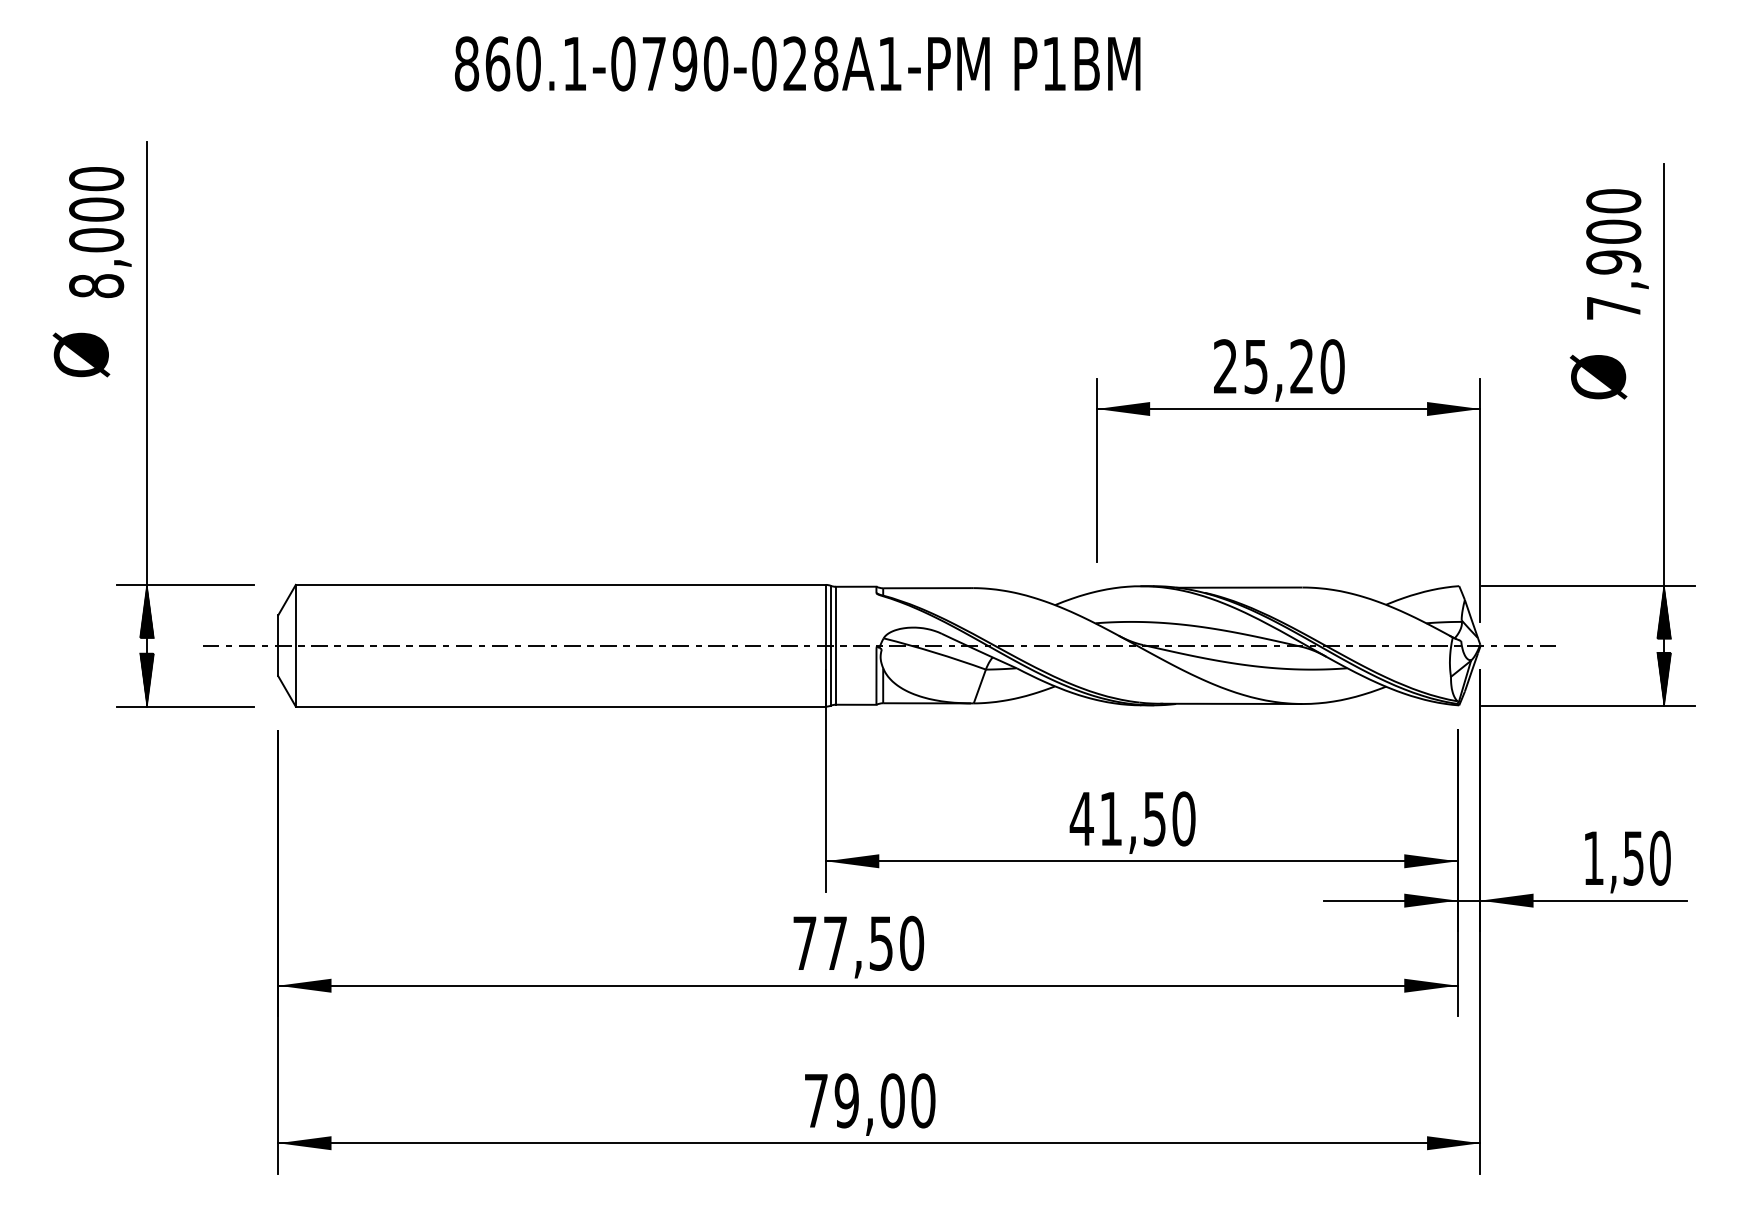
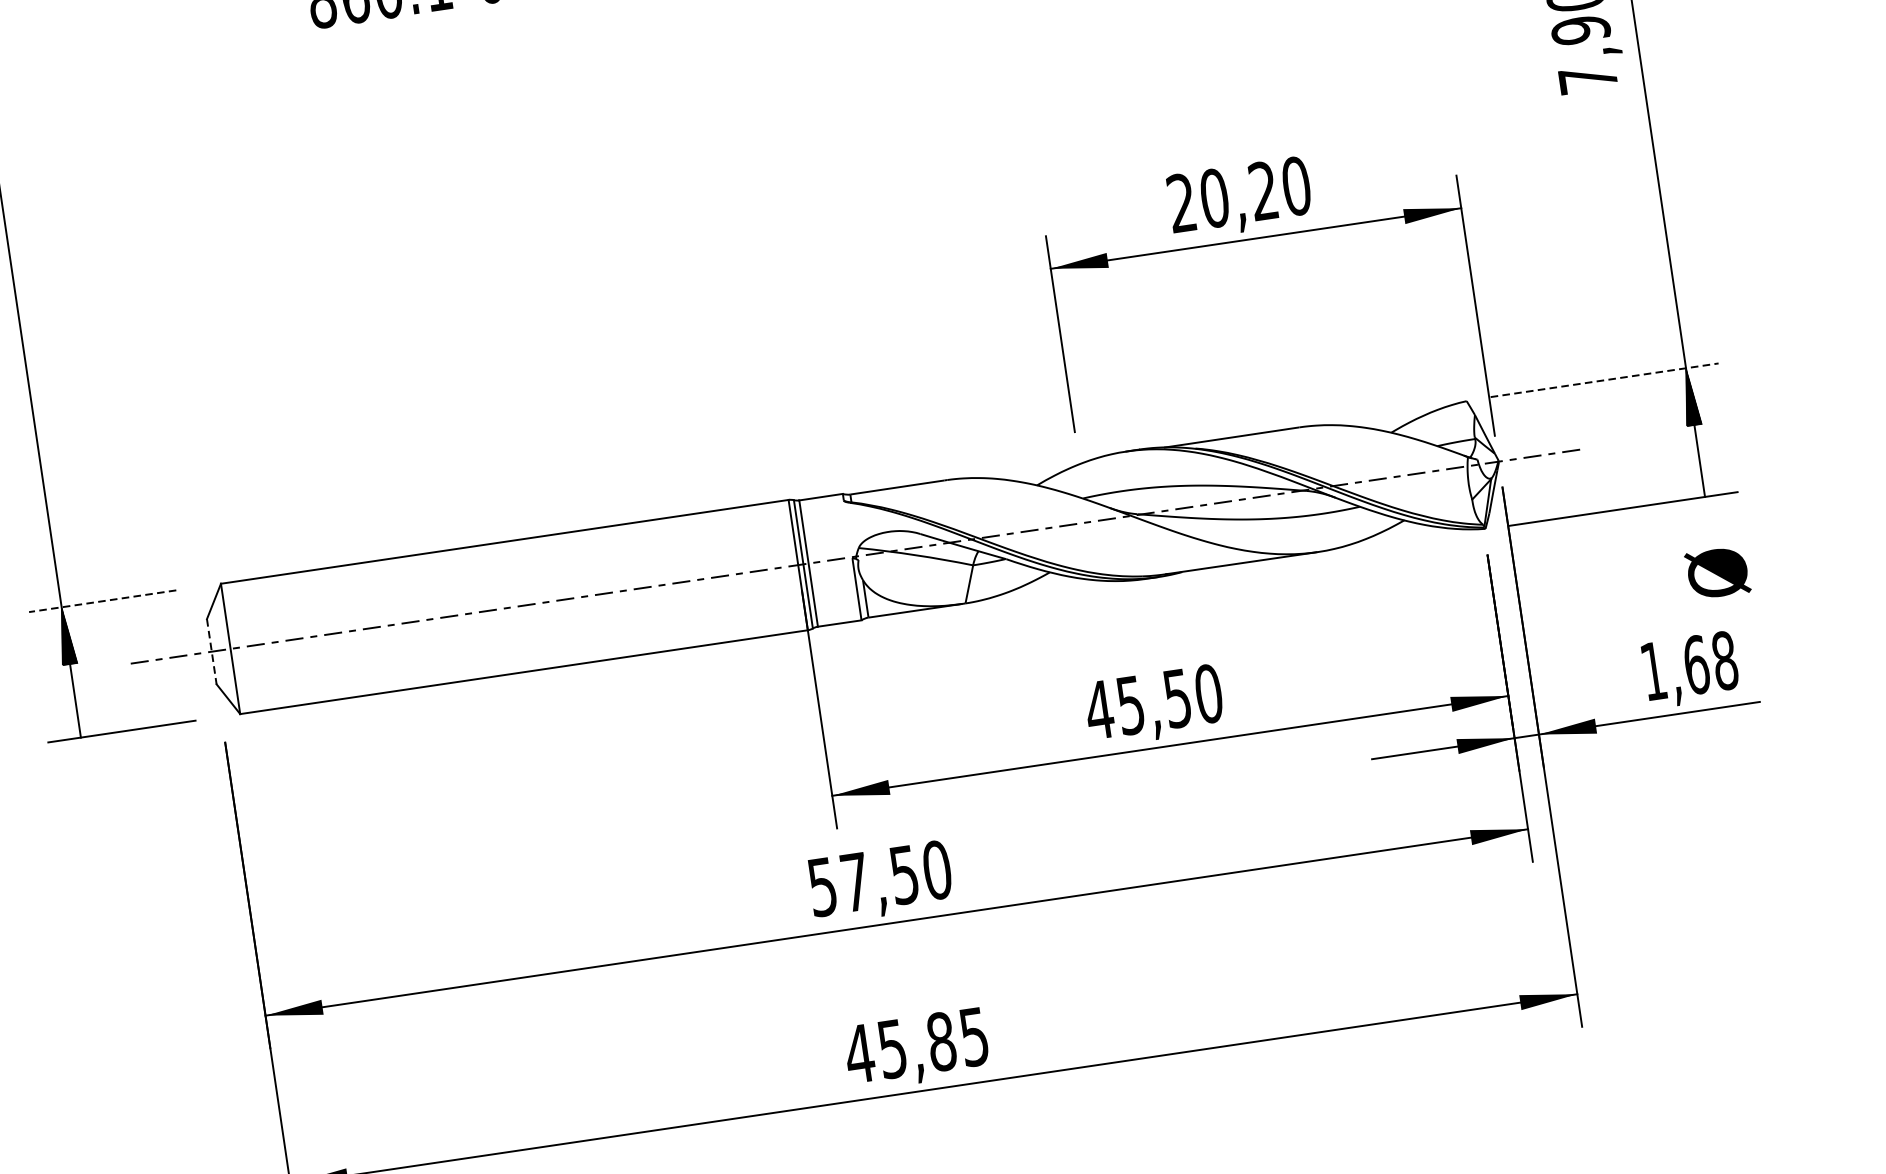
text: (1256, 366) -> (1214, 198), 25,20 -> 20,20
text: (1598, 376) -> (1717, 572), moved
line: (185, 584) -> (102, 600), solid -> dashed
line: (1588, 585) -> (1604, 380), solid -> dashed
line: (278, 646) -> (212, 652), solid -> dashed
hatch: (1664, 678) -> (1701, 467), removed
hatch: (147, 679) -> (77, 708), removed
text: (1110, 819) -> (1130, 706), 41,50 -> 45,50
text: (1646, 857) -> (1710, 662), 1,50 -> 1,68
text: (804, 943) -> (822, 887), 77,50 -> 57,50
text: (869, 1100) -> (916, 1045), 79,00 -> 45,85

